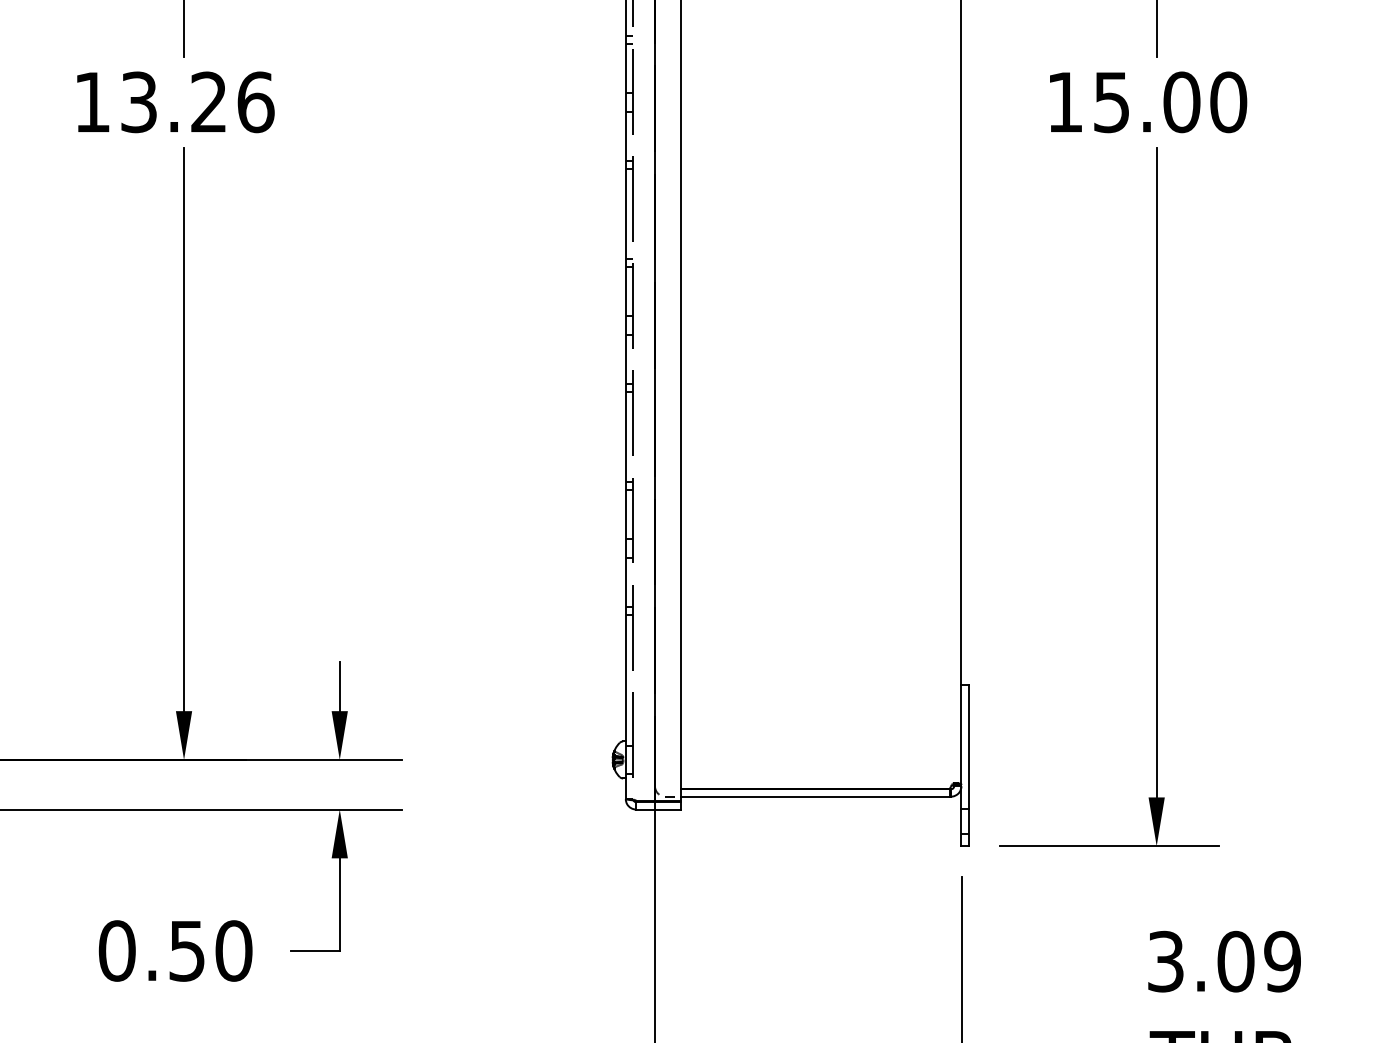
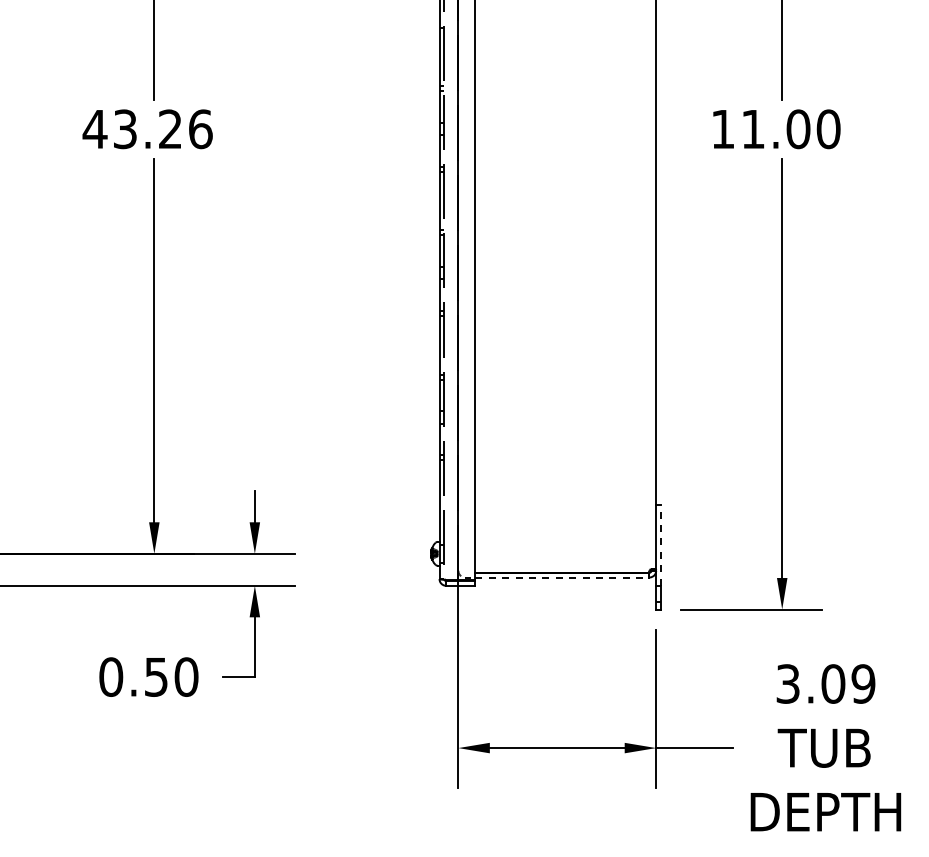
text: (91, 102) -> (94, 129), 13.26 -> 43.26
text: (1112, 102) -> (753, 129), 15.00 -> 11.00
line: (968, 747) -> (660, 545), solid -> dashed
line: (816, 796) -> (562, 577), solid -> dashed

